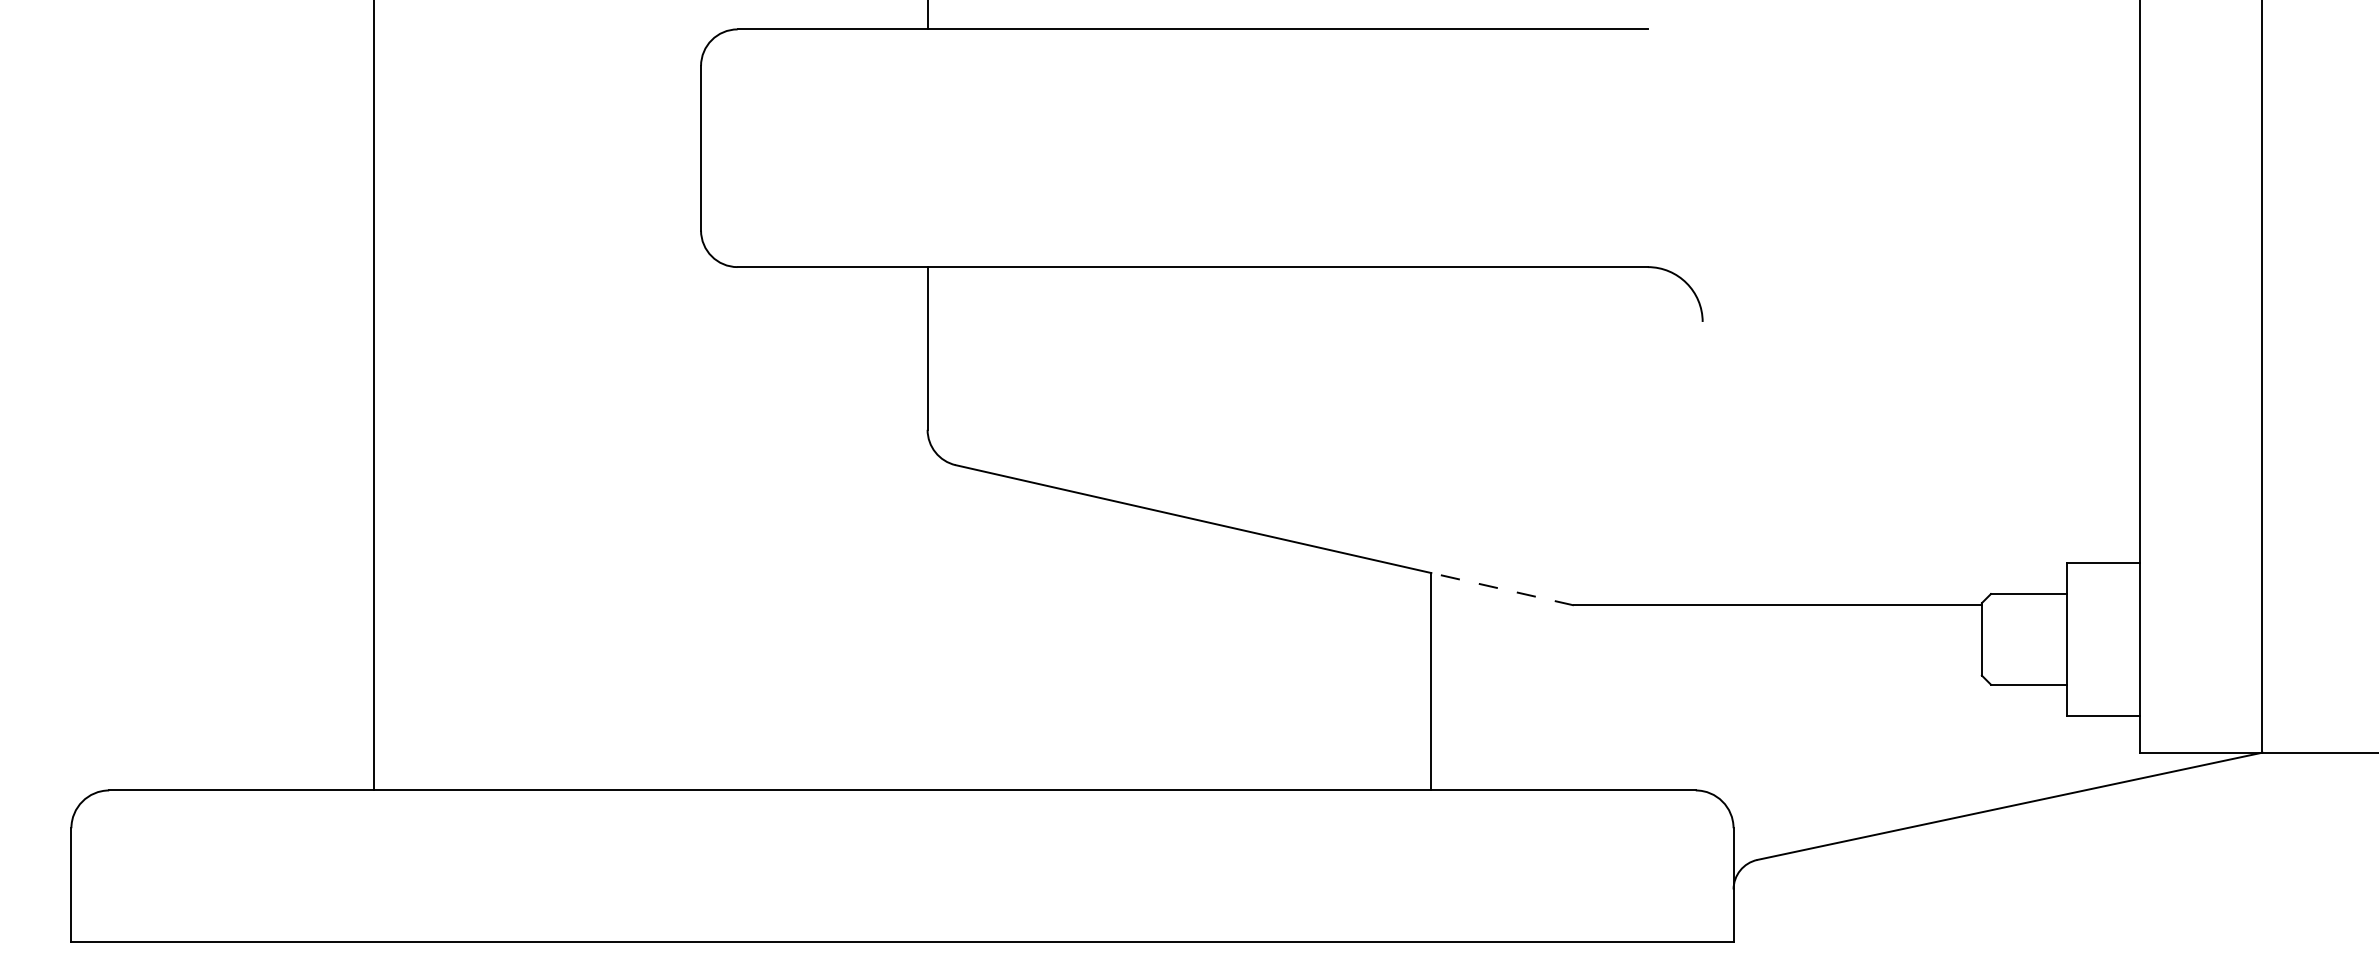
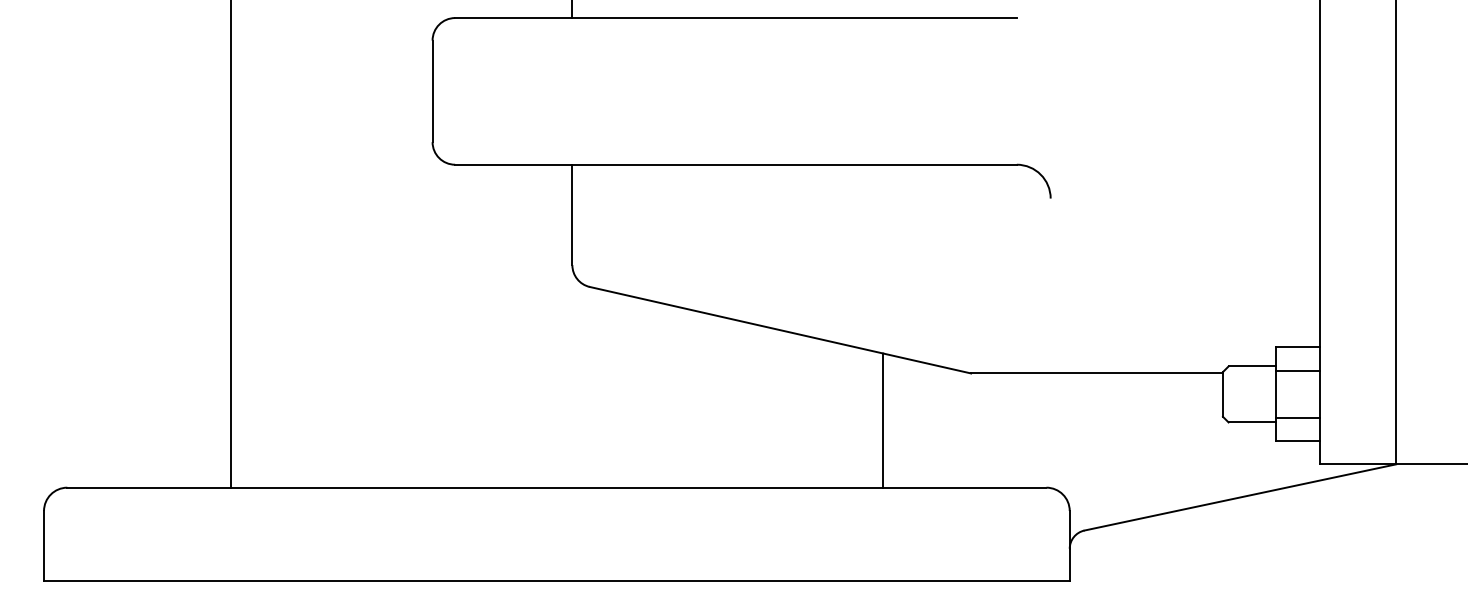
line: (1501, 589) -> (926, 363), dashed -> solid
line: (2102, 600) -> (1297, 370), added
line: (2102, 676) -> (1297, 417), added

